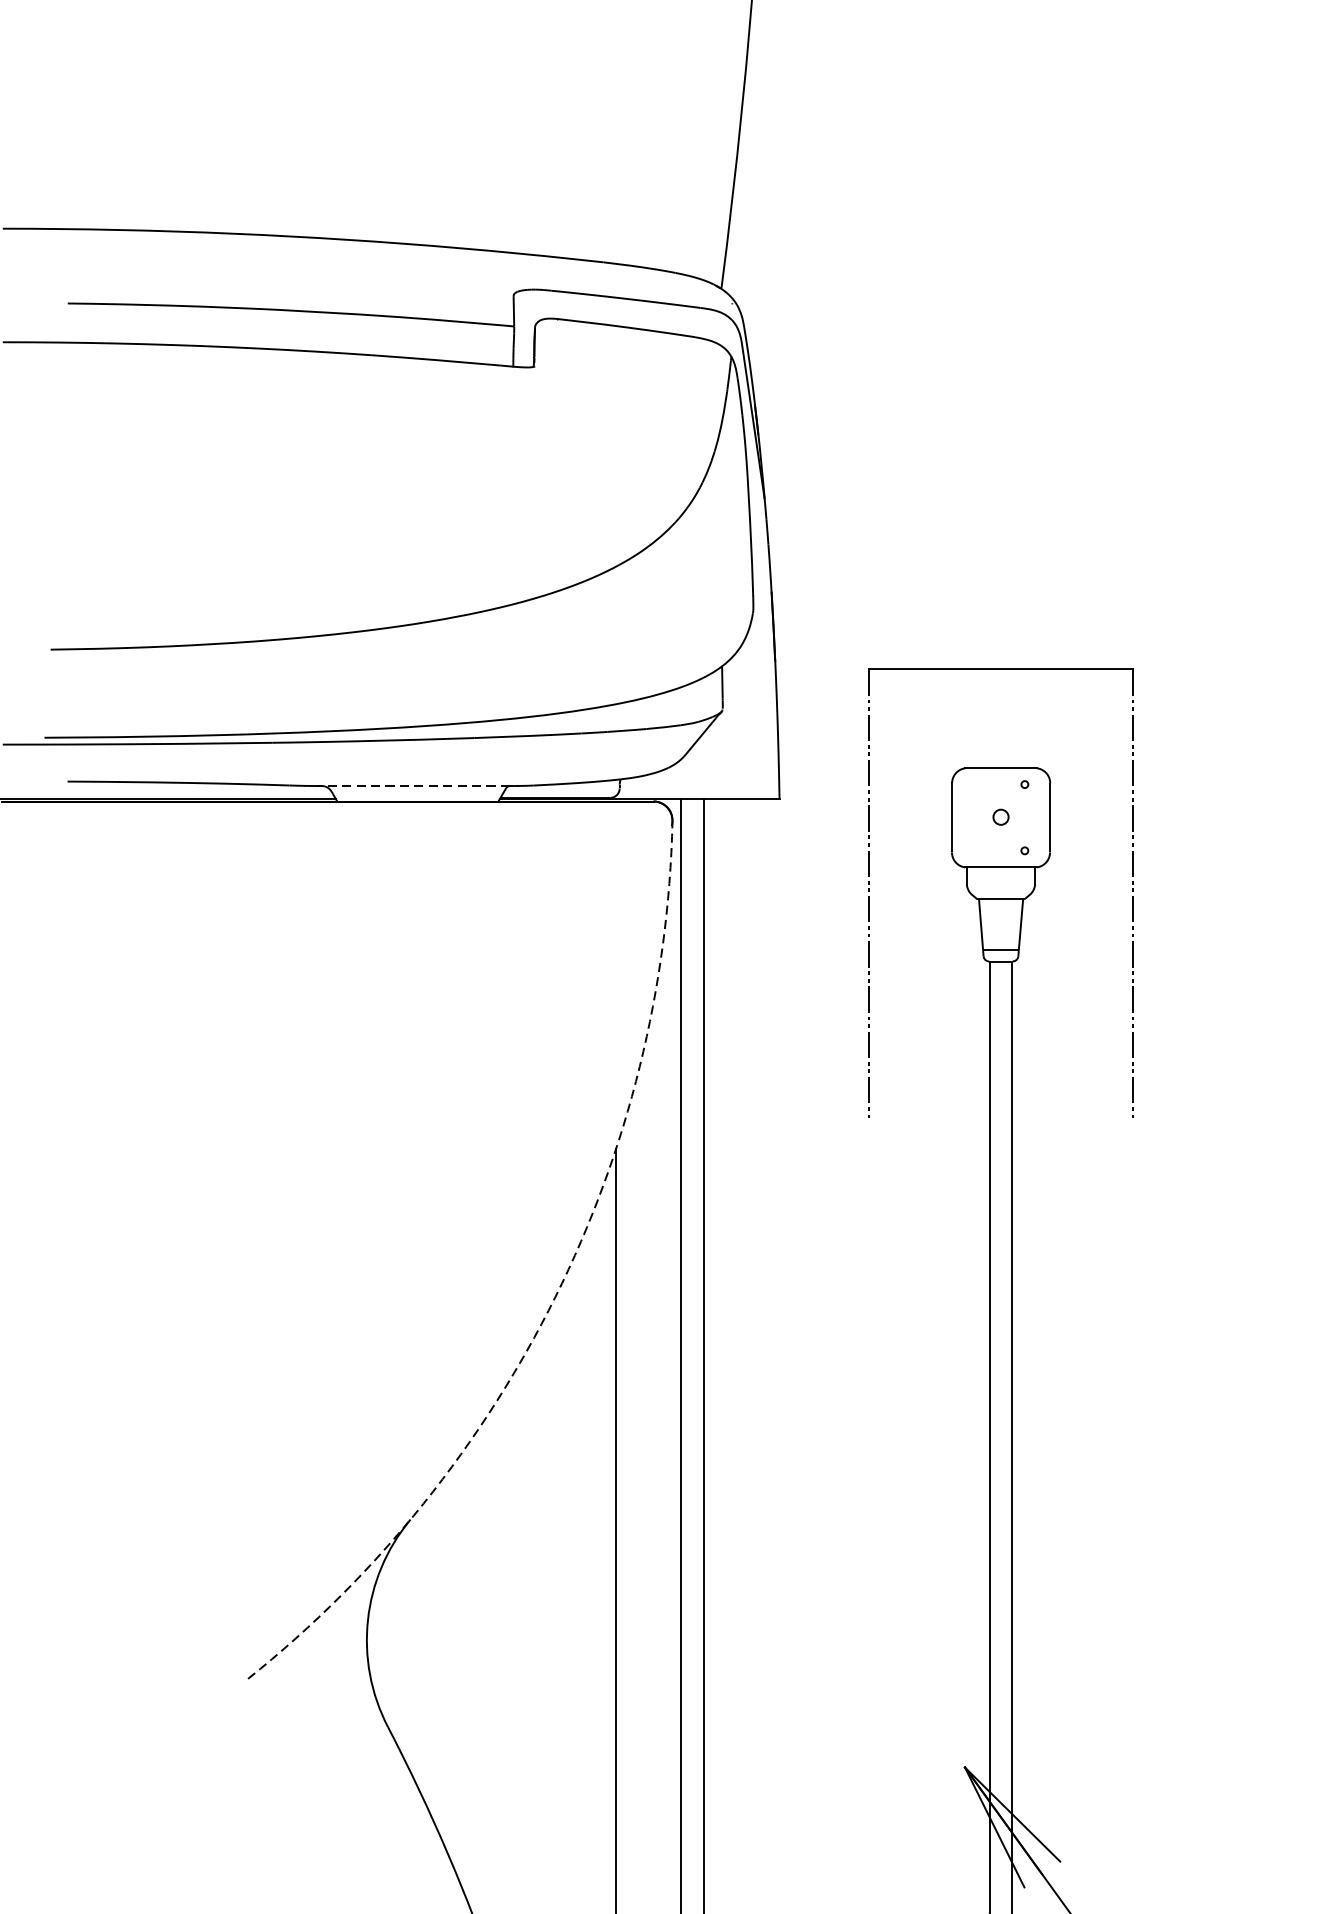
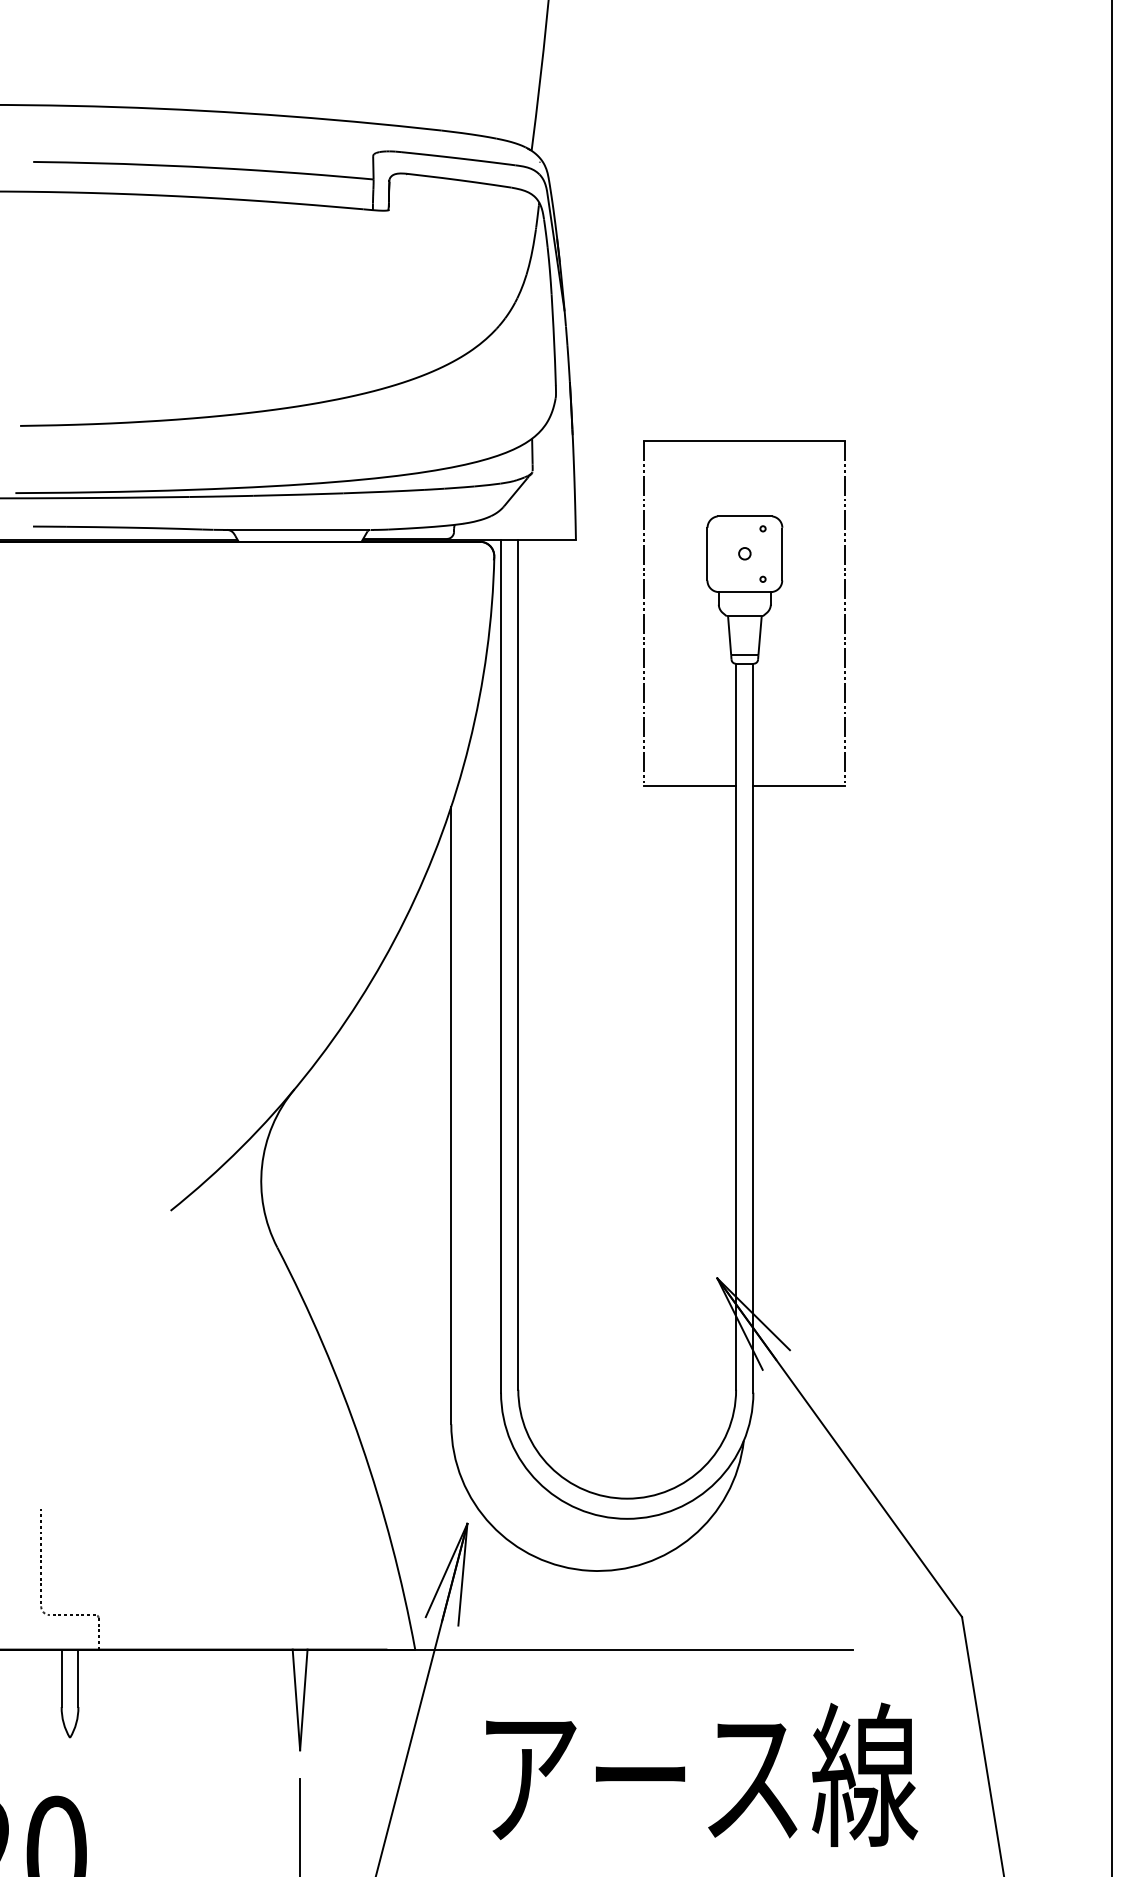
line: (413, 785) -> (296, 529), dashed -> solid
line: (929, 1122) -> (690, 786), added
line: (1072, 1122) -> (799, 786), added
arc: (556, 1296) -> (405, 919), dashed -> solid

